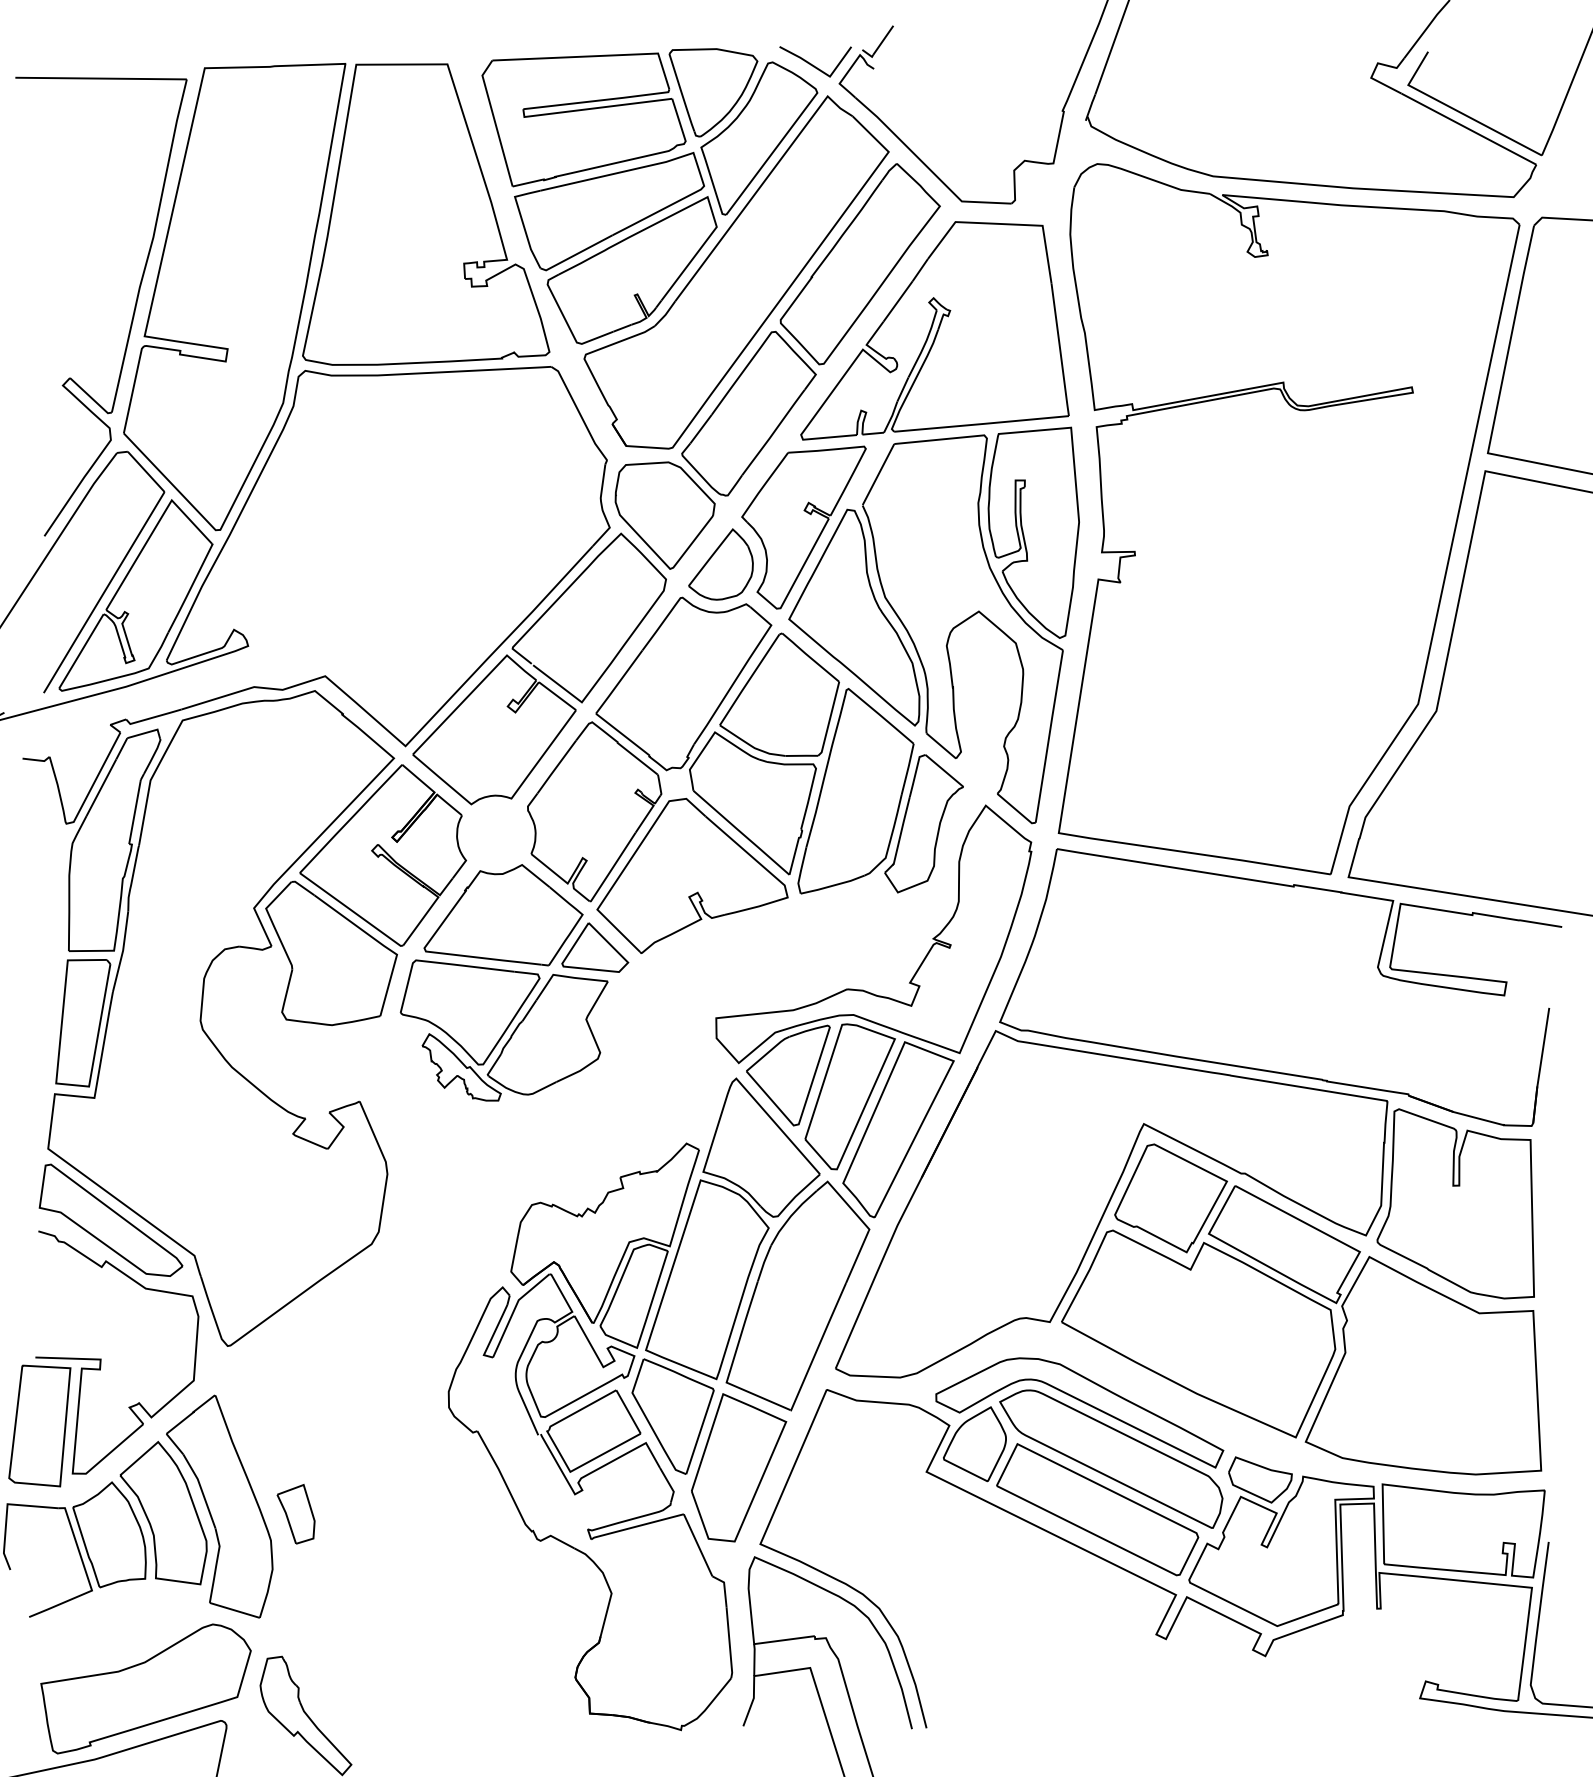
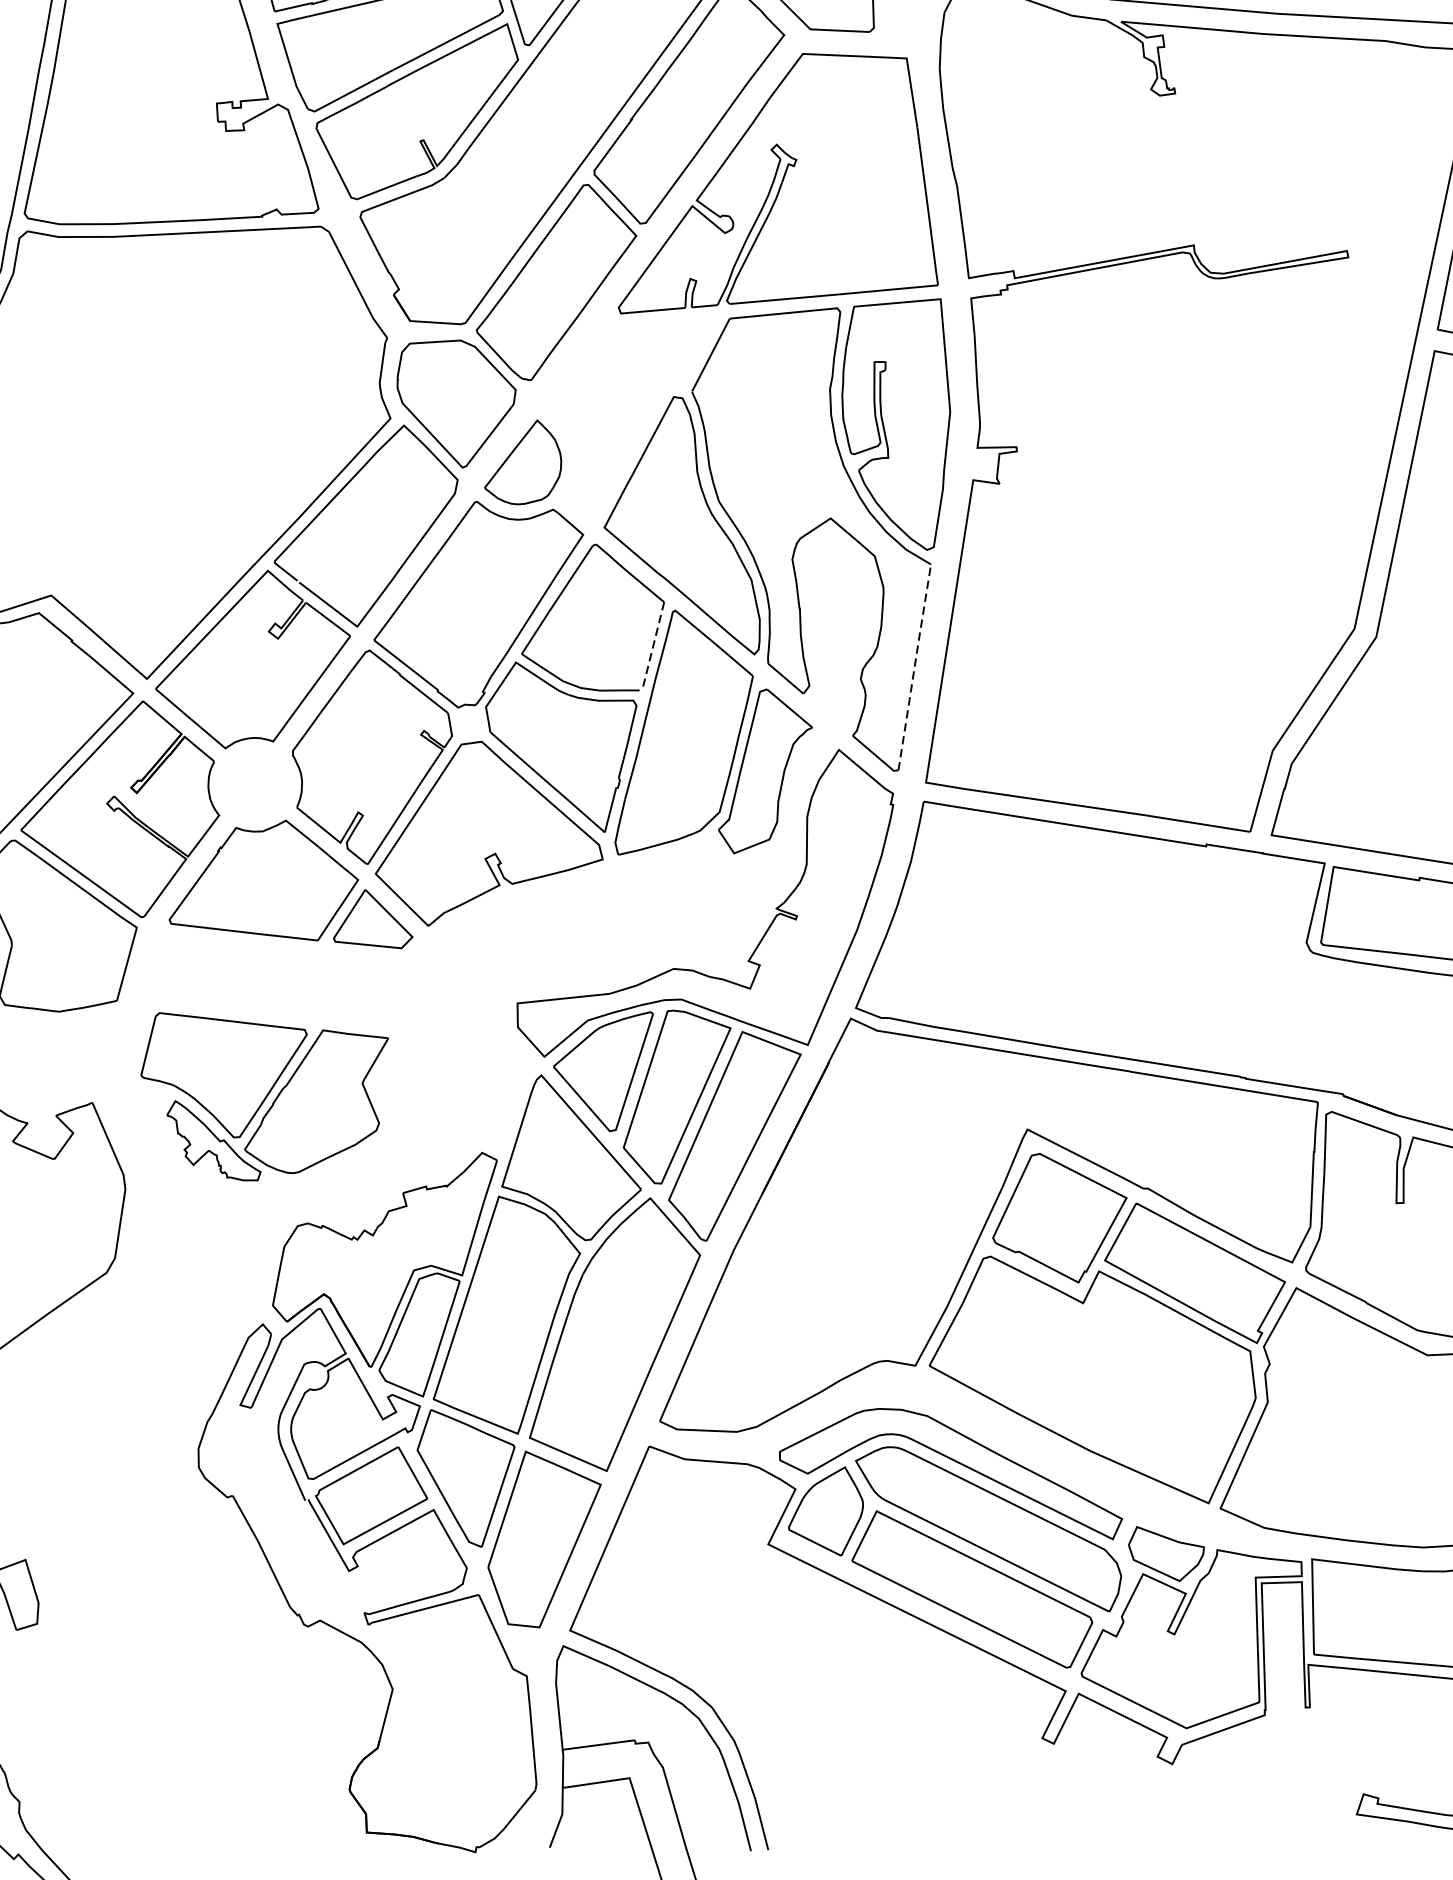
part: (803, 527) -> (621, 418), removed
line: (829, 719) -> (652, 647), solid -> dashed
line: (1049, 736) -> (914, 667), solid -> dashed
part: (503, 1030) -> (263, 1096), moved

